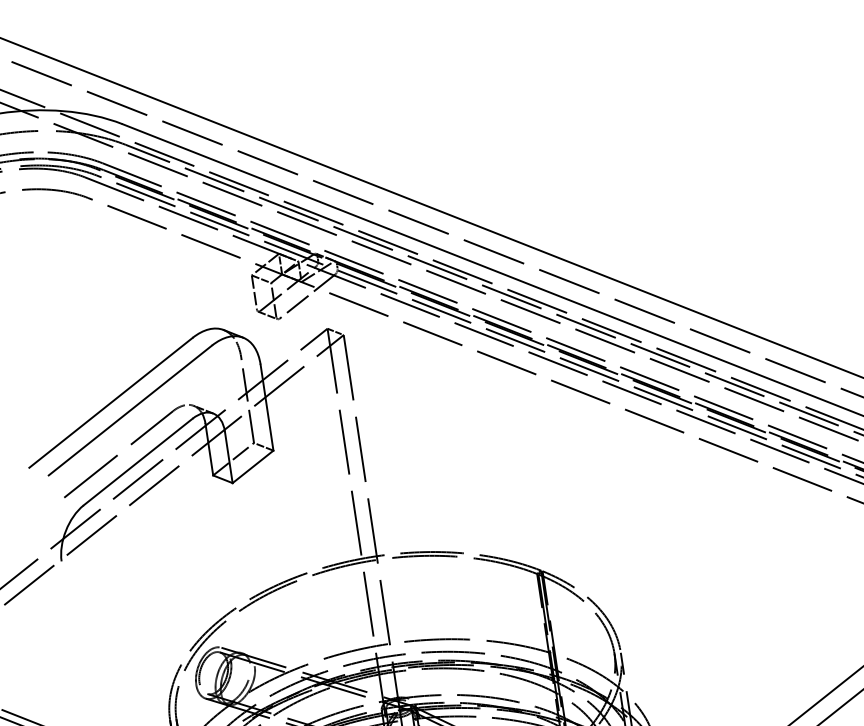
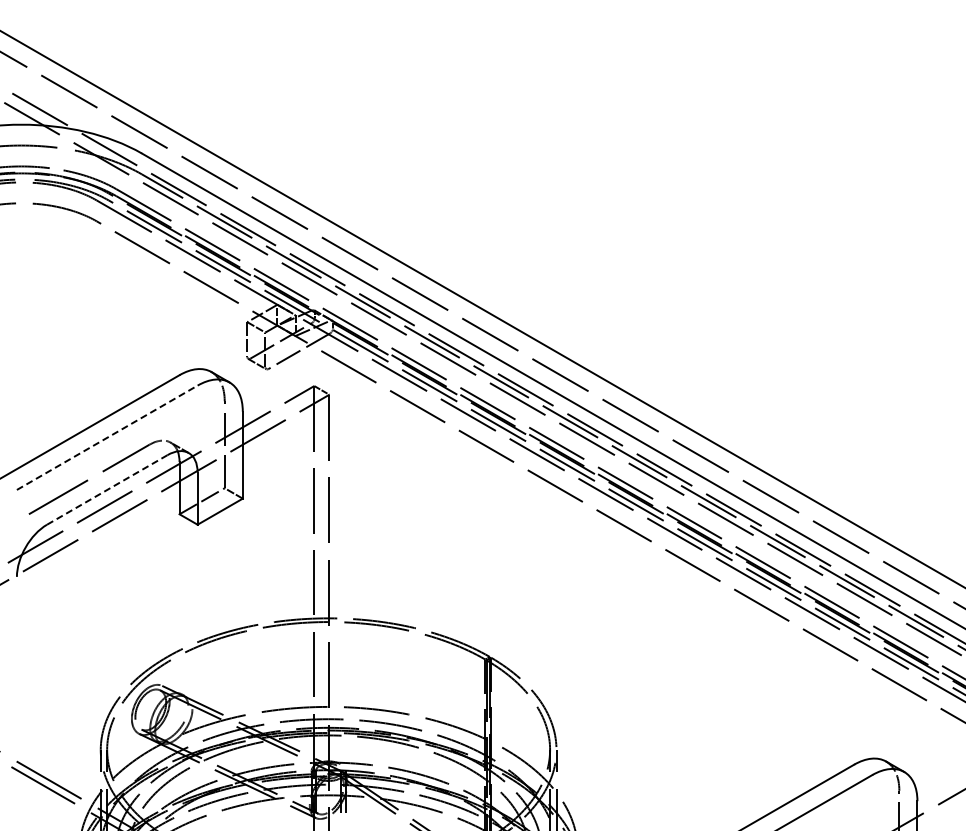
line: (130, 410) -> (107, 437), solid -> dashed
line: (138, 461) -> (107, 489), solid -> dashed

